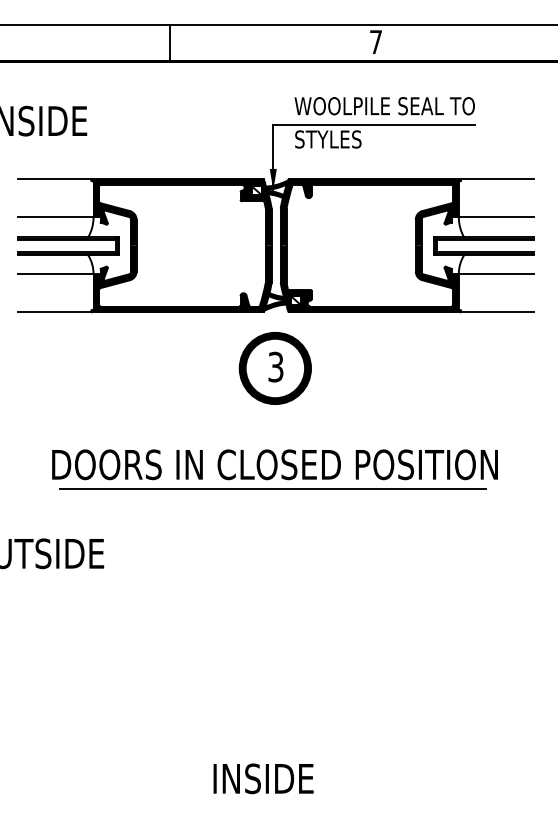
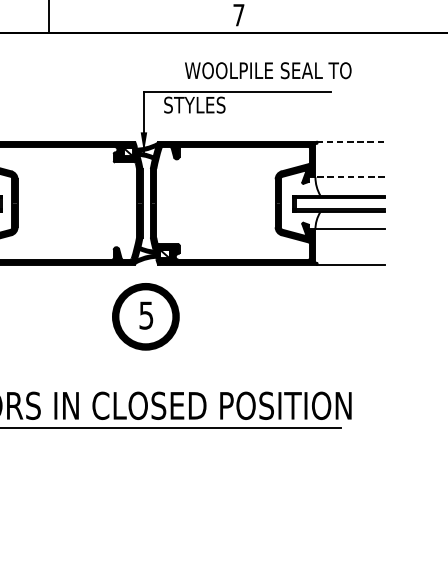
text: (384, 106) -> (268, 70), moved
line: (496, 178) -> (350, 141), solid -> dashed
line: (495, 217) -> (349, 177), solid -> dashed
text: (276, 366) -> (146, 314), 3 -> 5

